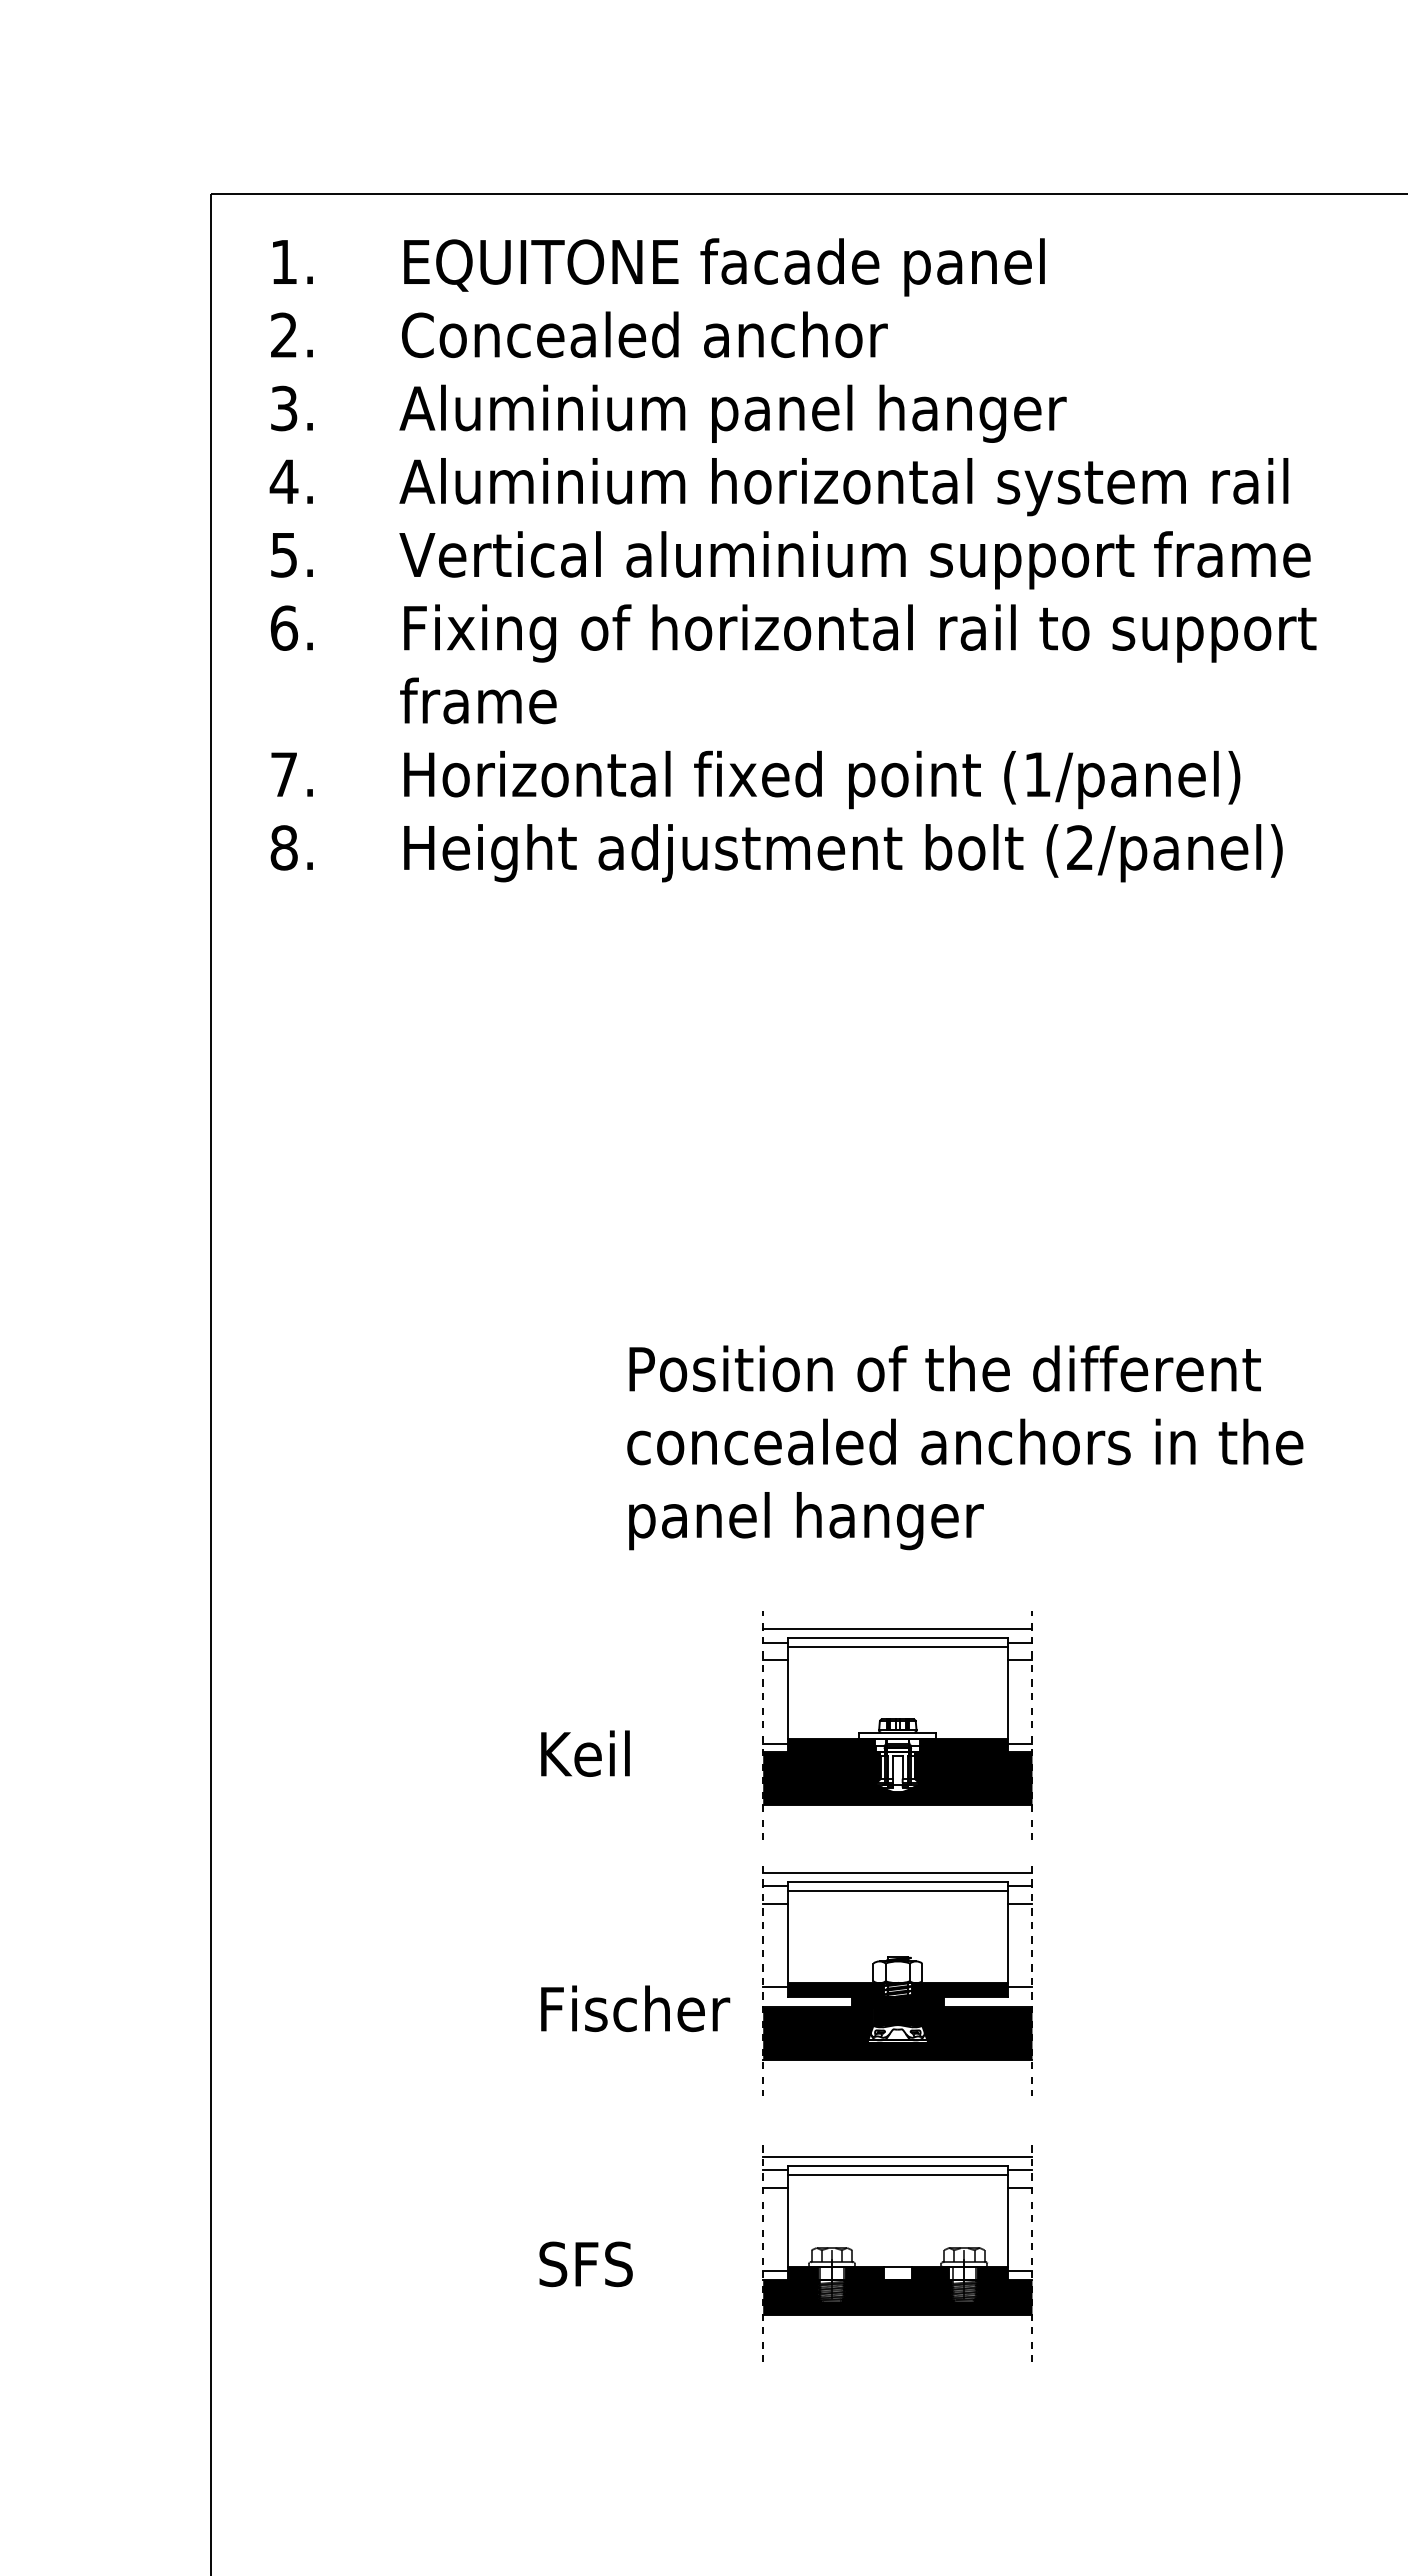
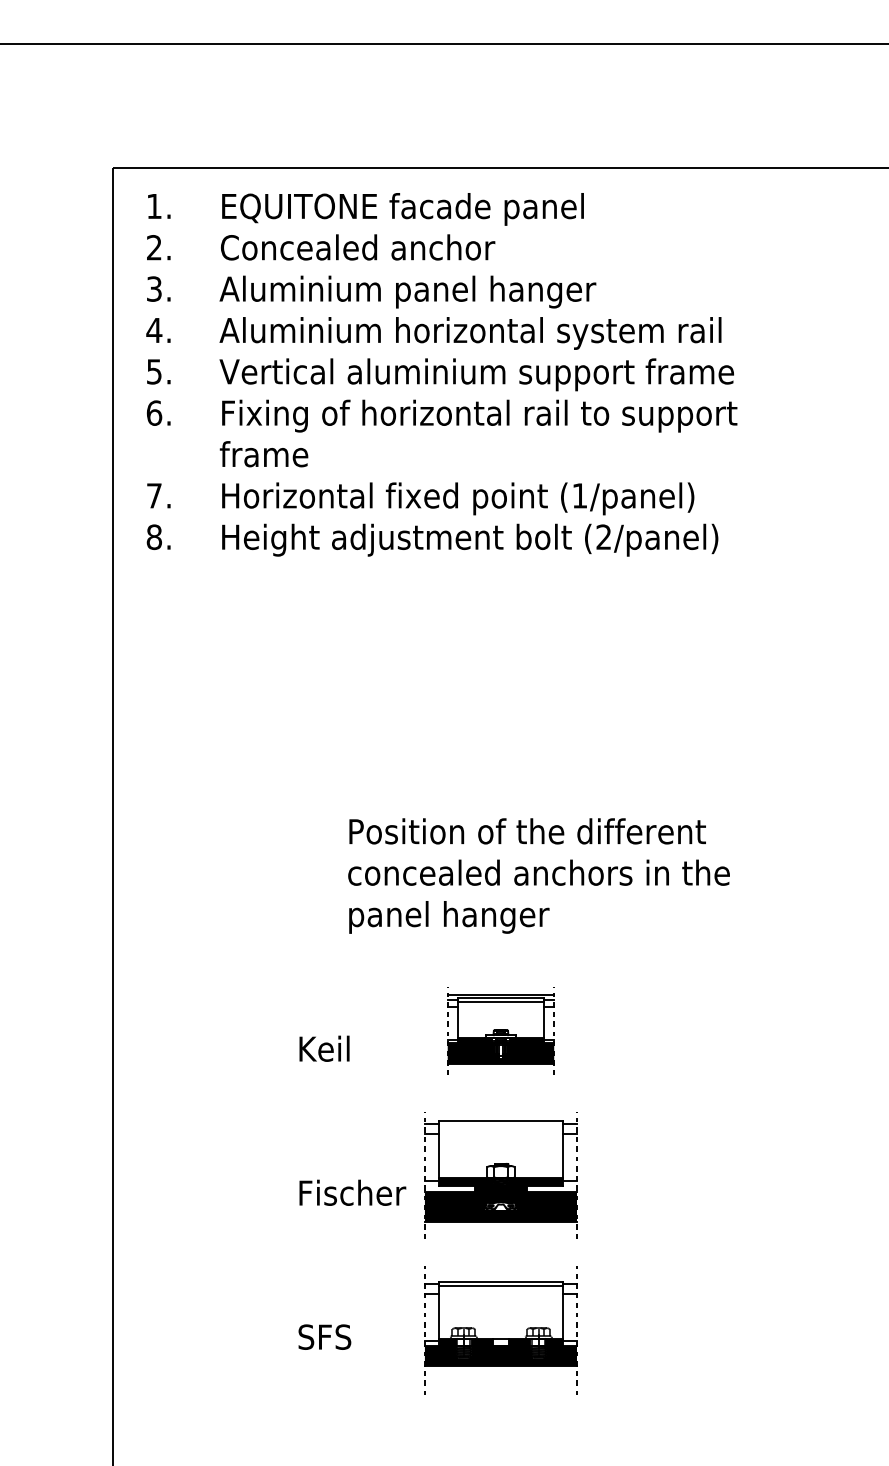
part: (897, 1723) -> (500, 1031), size x0.7
line: (897, 1873) -> (500, 1116), removed
line: (897, 1891) -> (500, 1126), removed
line: (897, 2156) -> (500, 1276), removed

